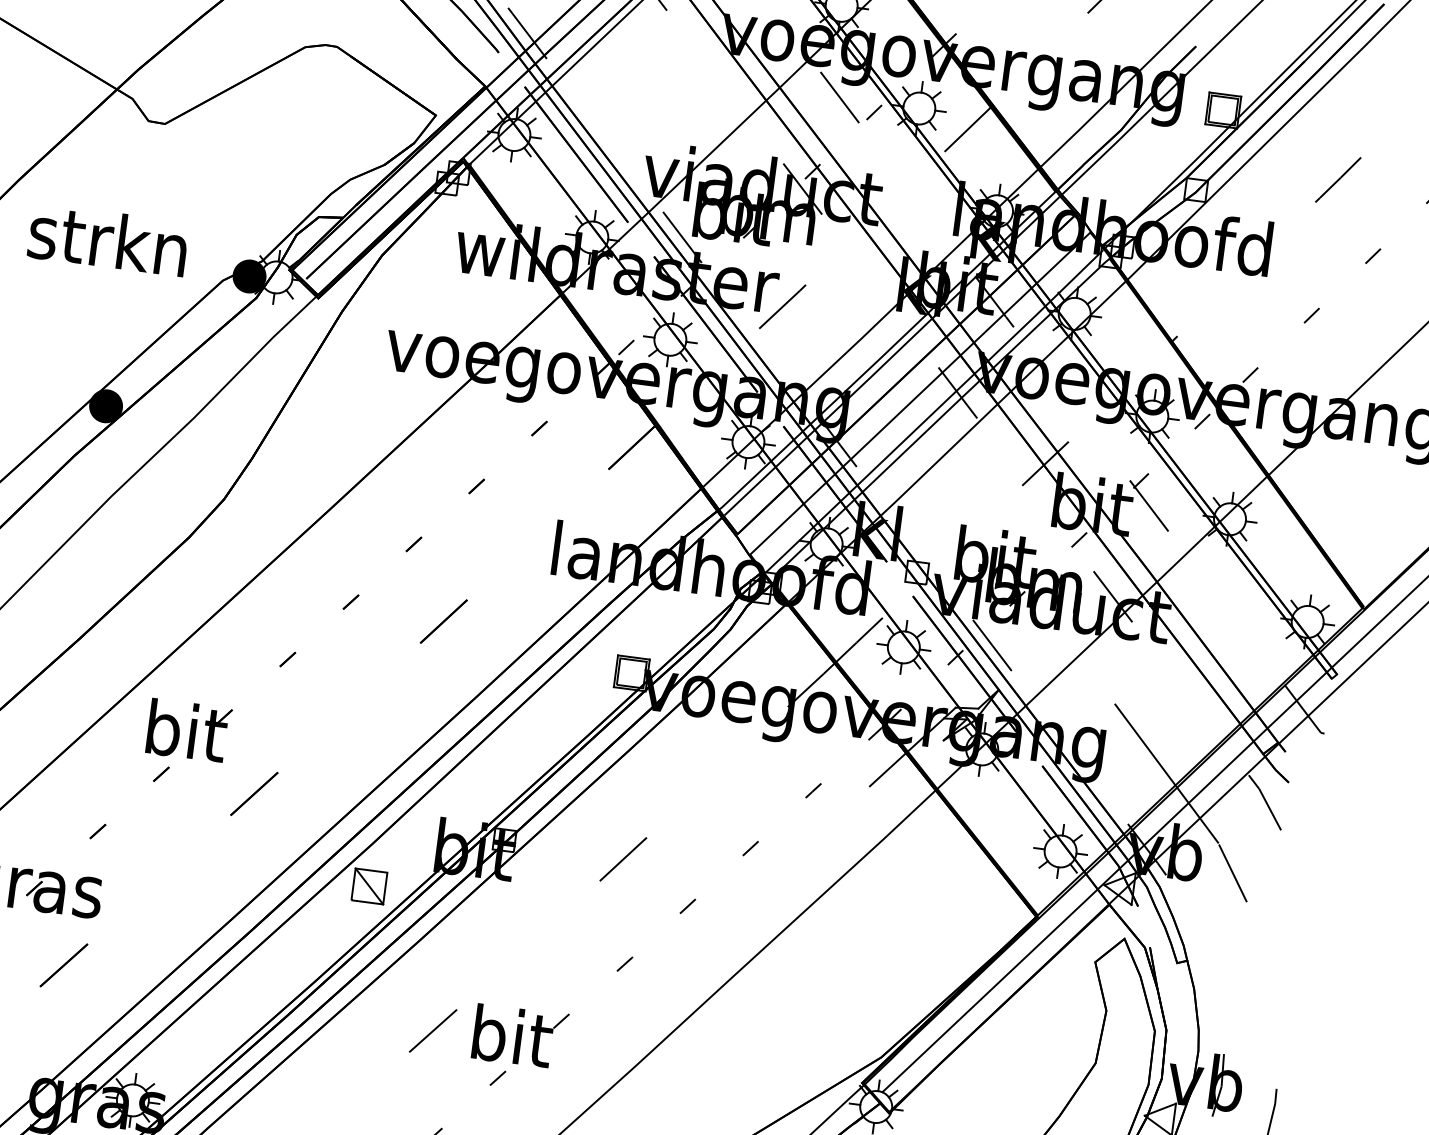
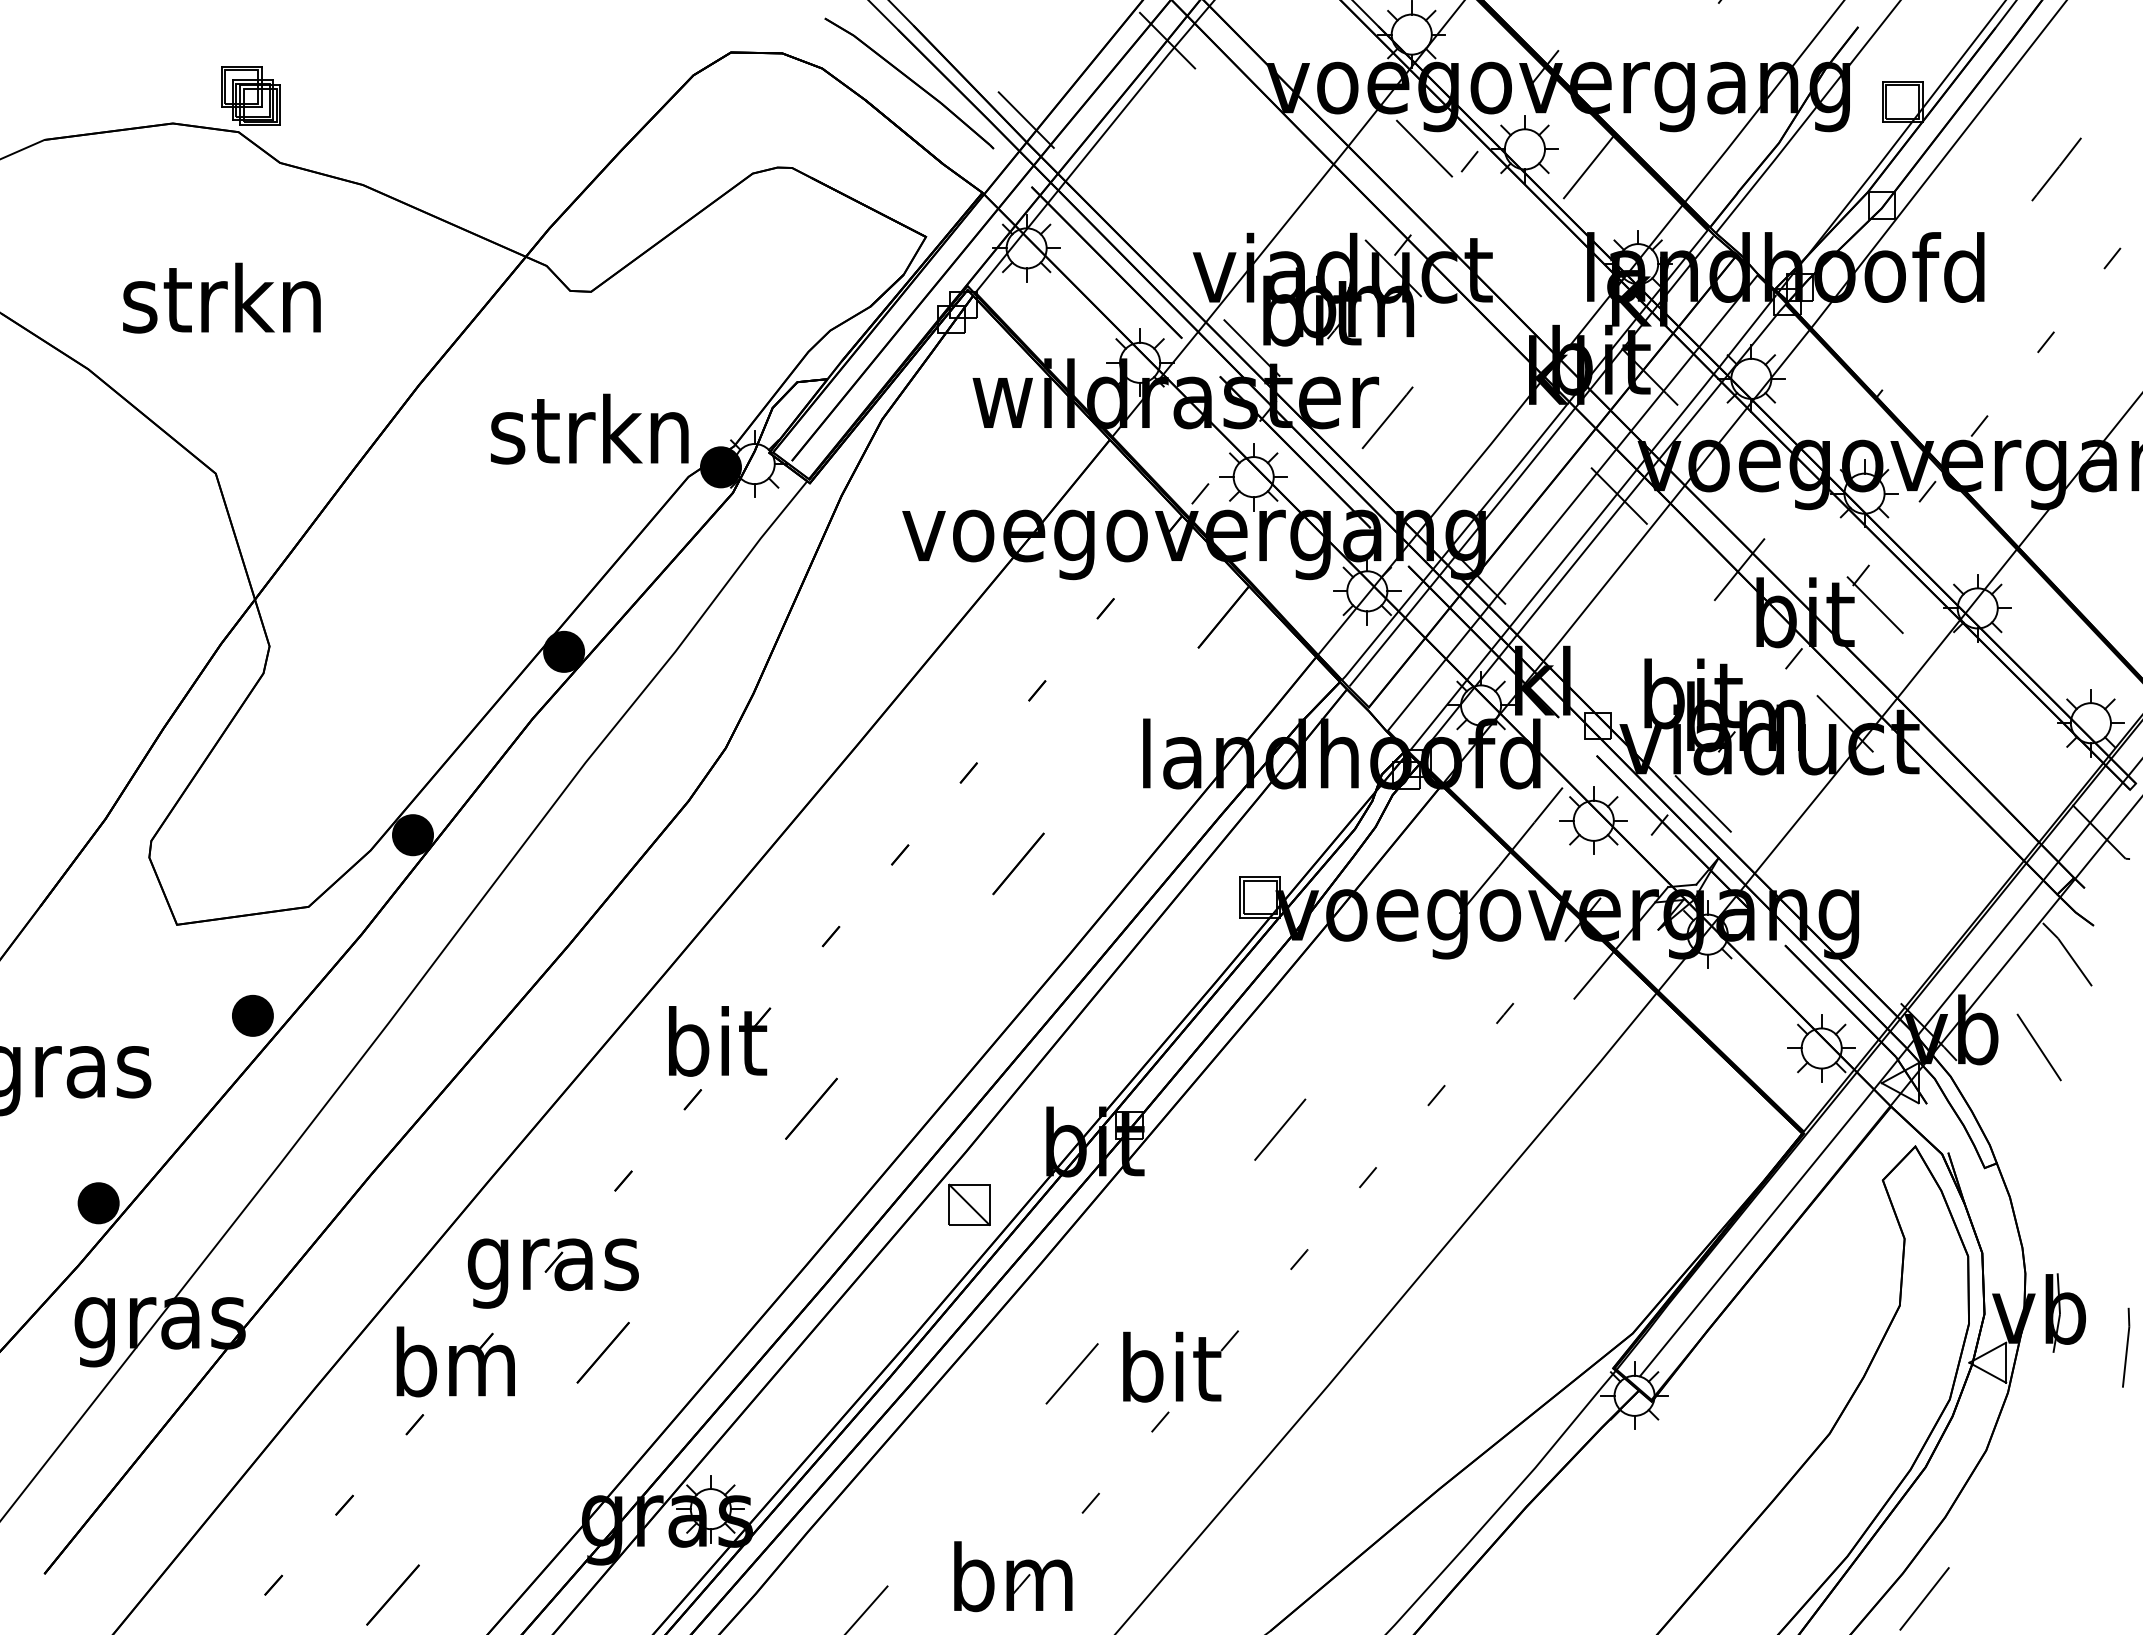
text: (108, 239) -> (589, 428), moved
line: (1166, 773) -> (1940, 934), removed

